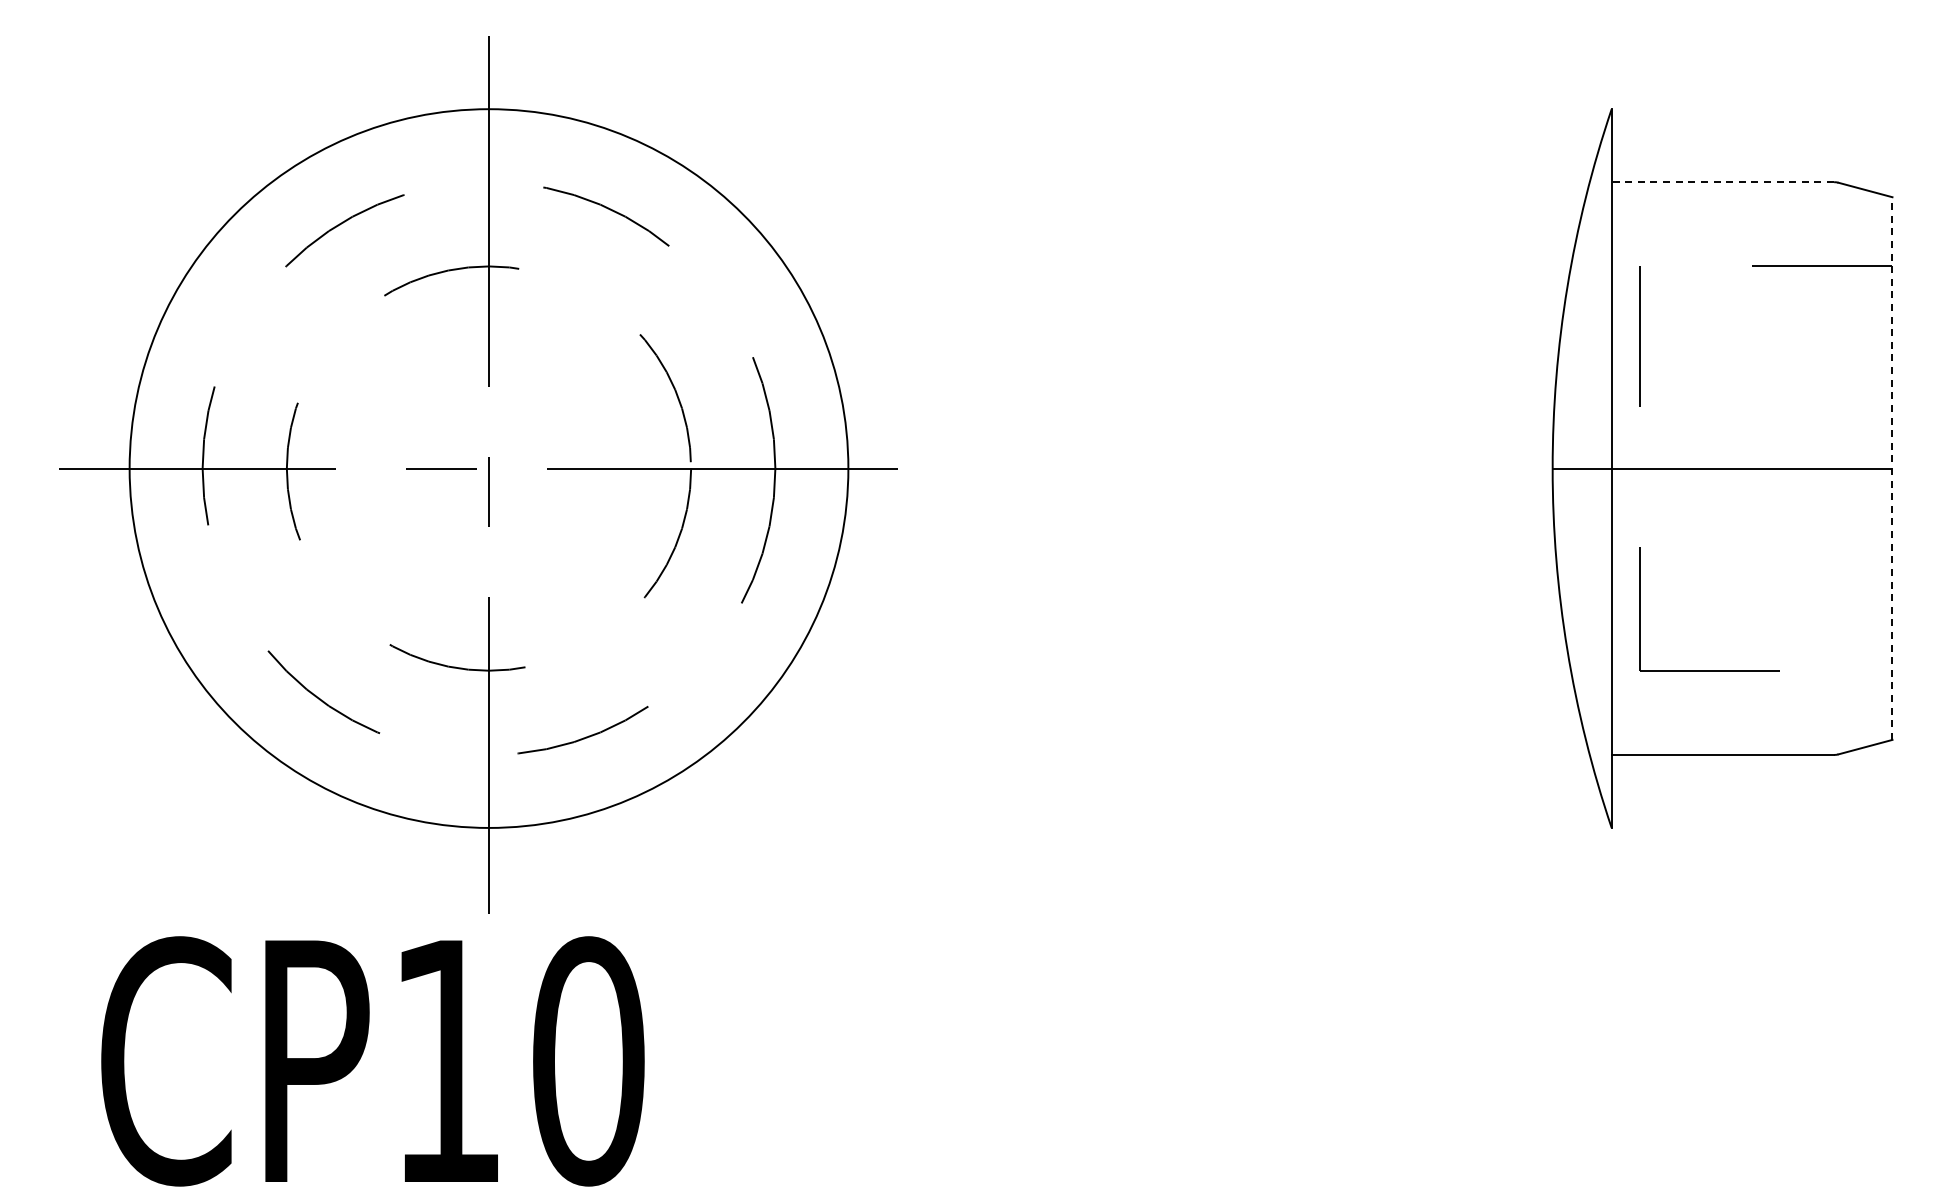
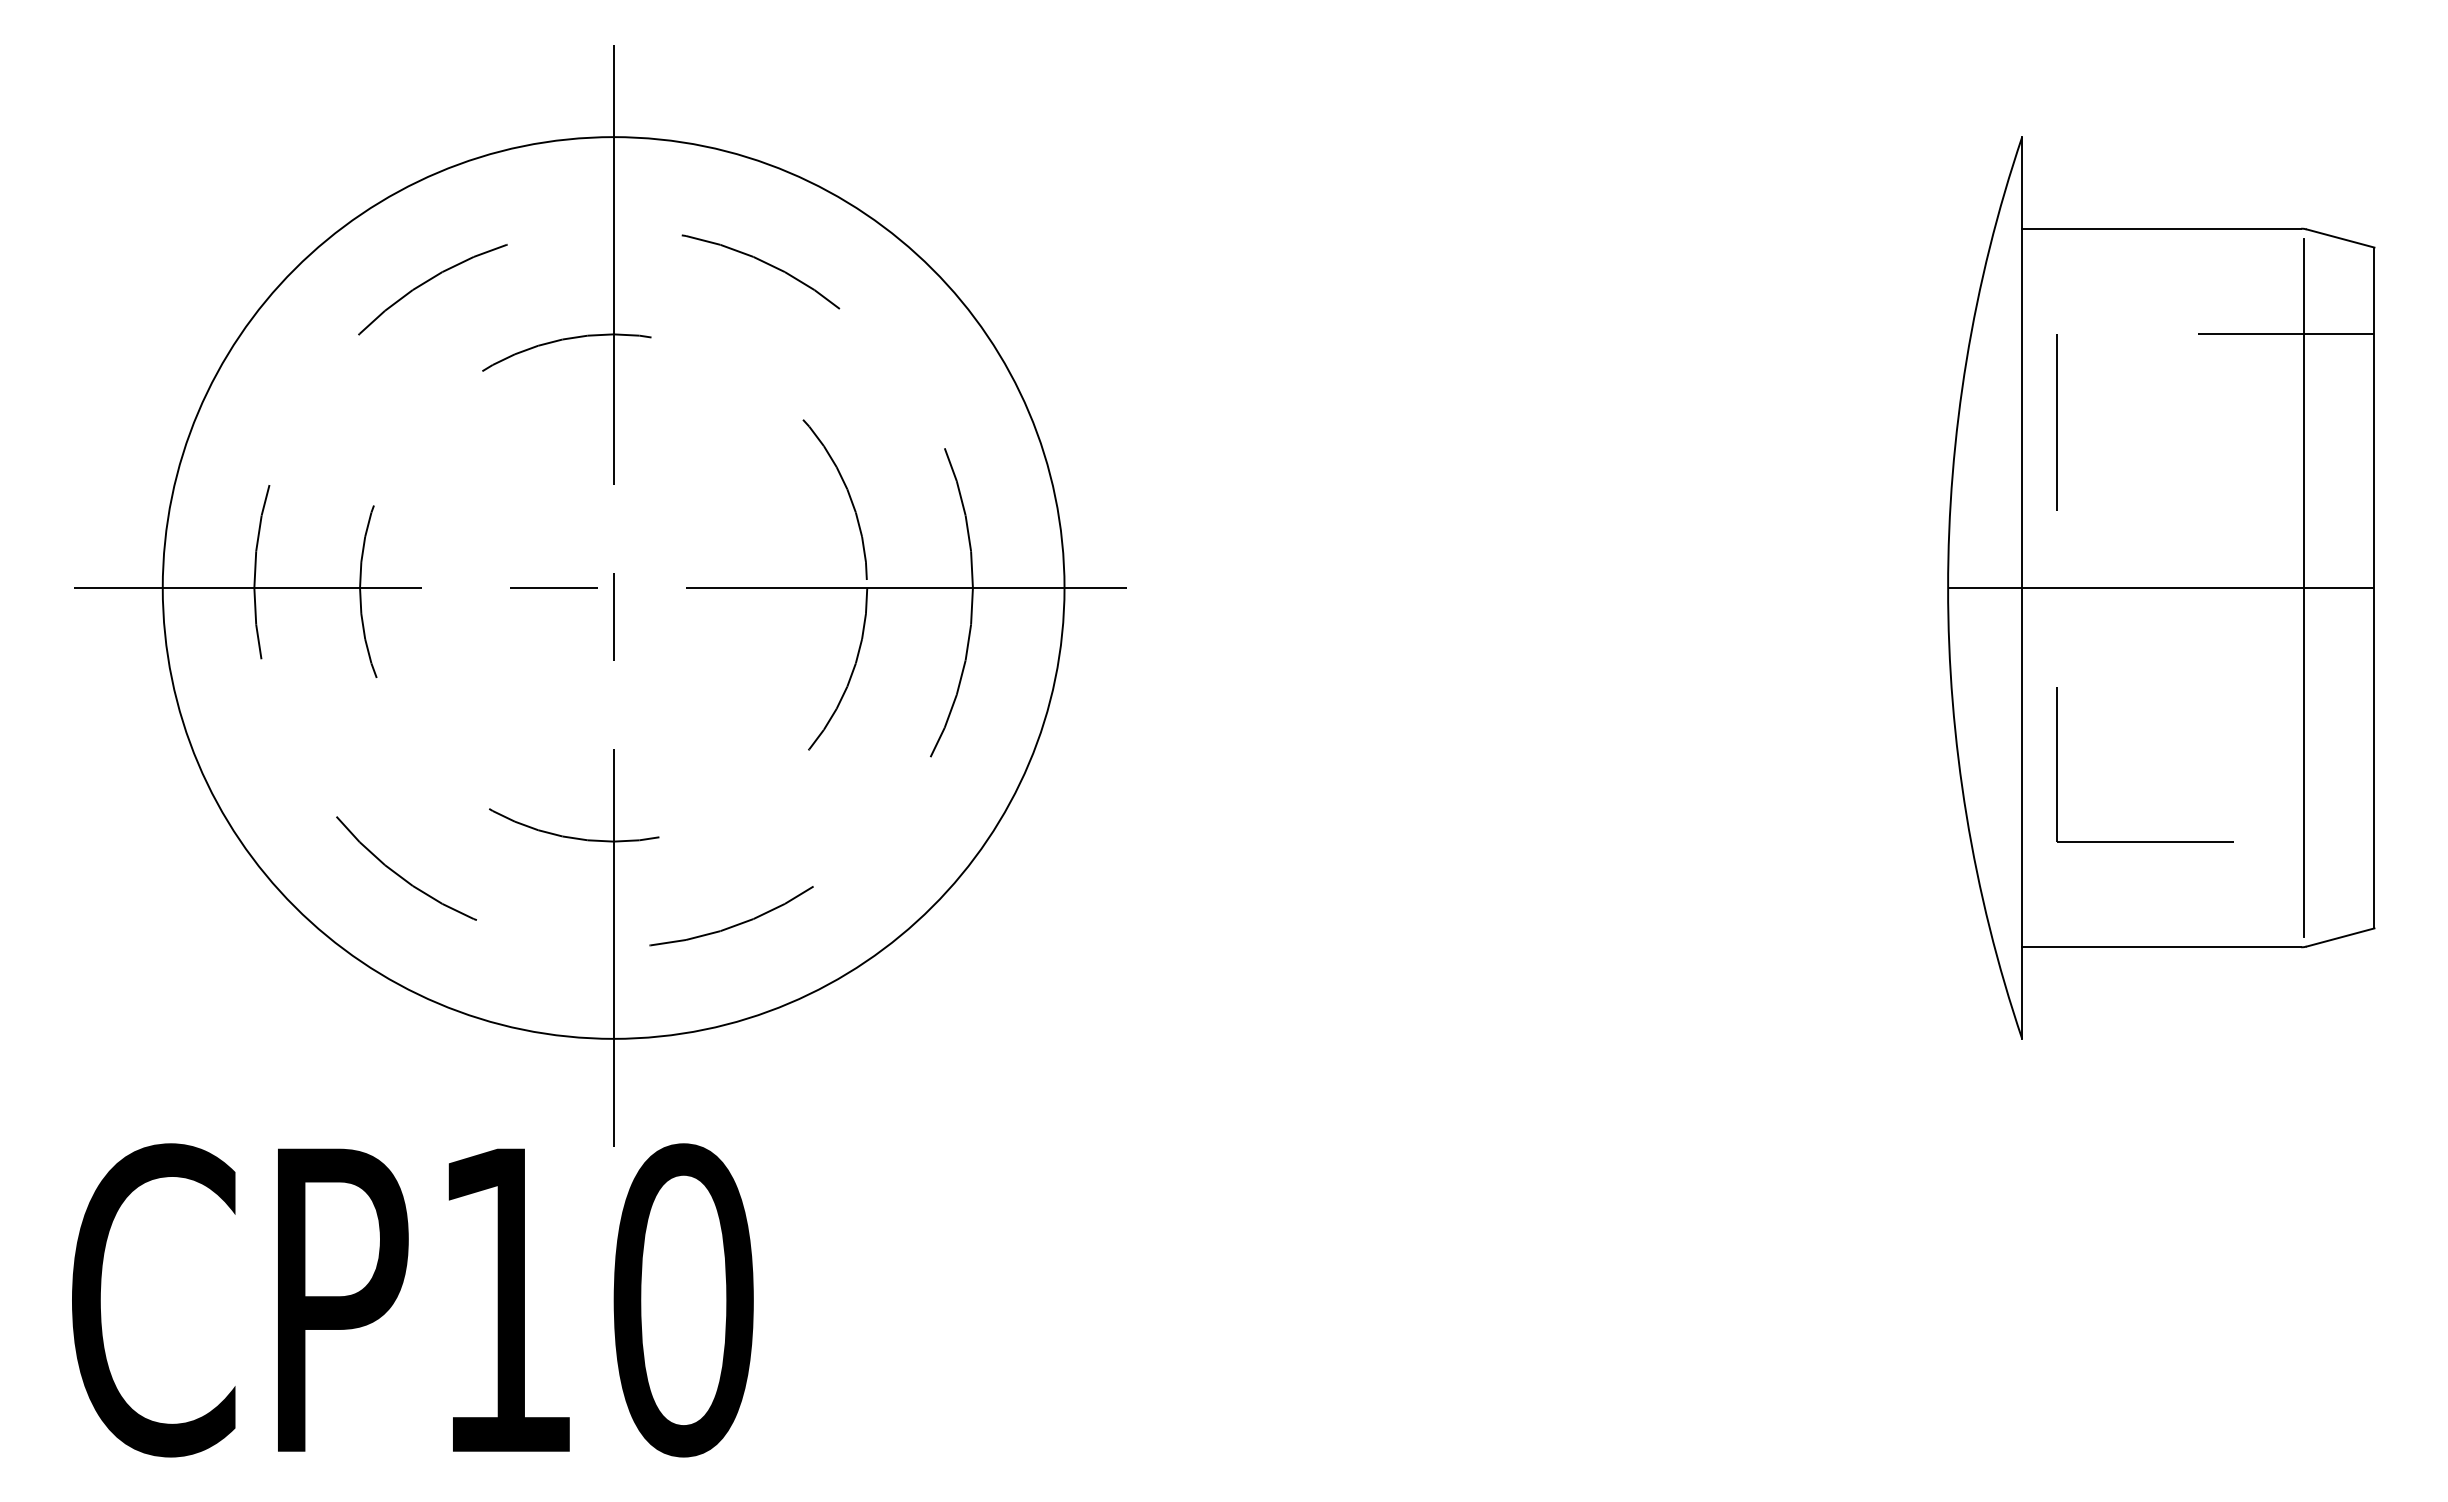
line: (1722, 182) -> (2161, 229), dashed -> solid
line: (1836, 468) -> (2304, 587), added
line: (1892, 468) -> (2374, 587), dashed -> solid
text: (372, 1061) -> (412, 1300), moved

